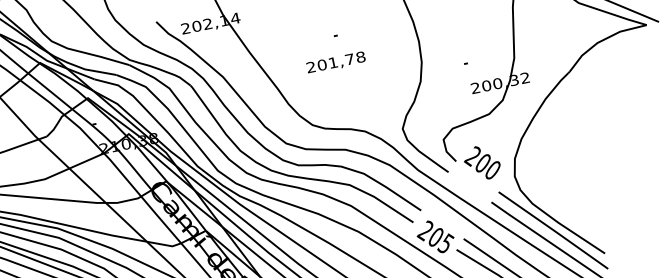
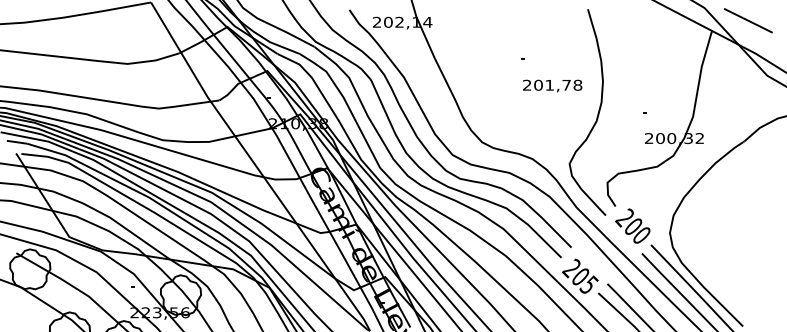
text: (335, 62) -> (552, 85), moved
text: (481, 162) -> (632, 225), moved

